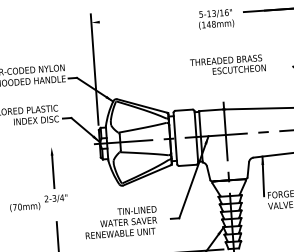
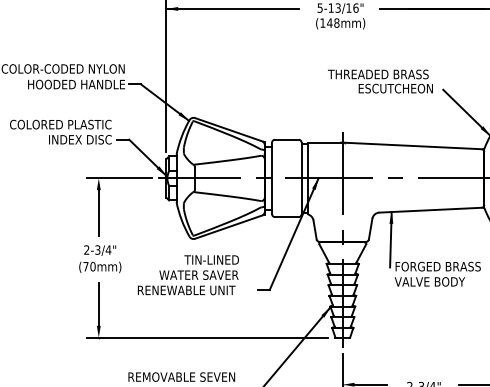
line: (138, 19) -> (232, 8), added
text: (227, 65) -> (380, 81), moved
line: (66, 146) -> (119, 178), added
text: (25, 207) -> (100, 267), moved
text: (120, 222) -> (187, 275), moved

